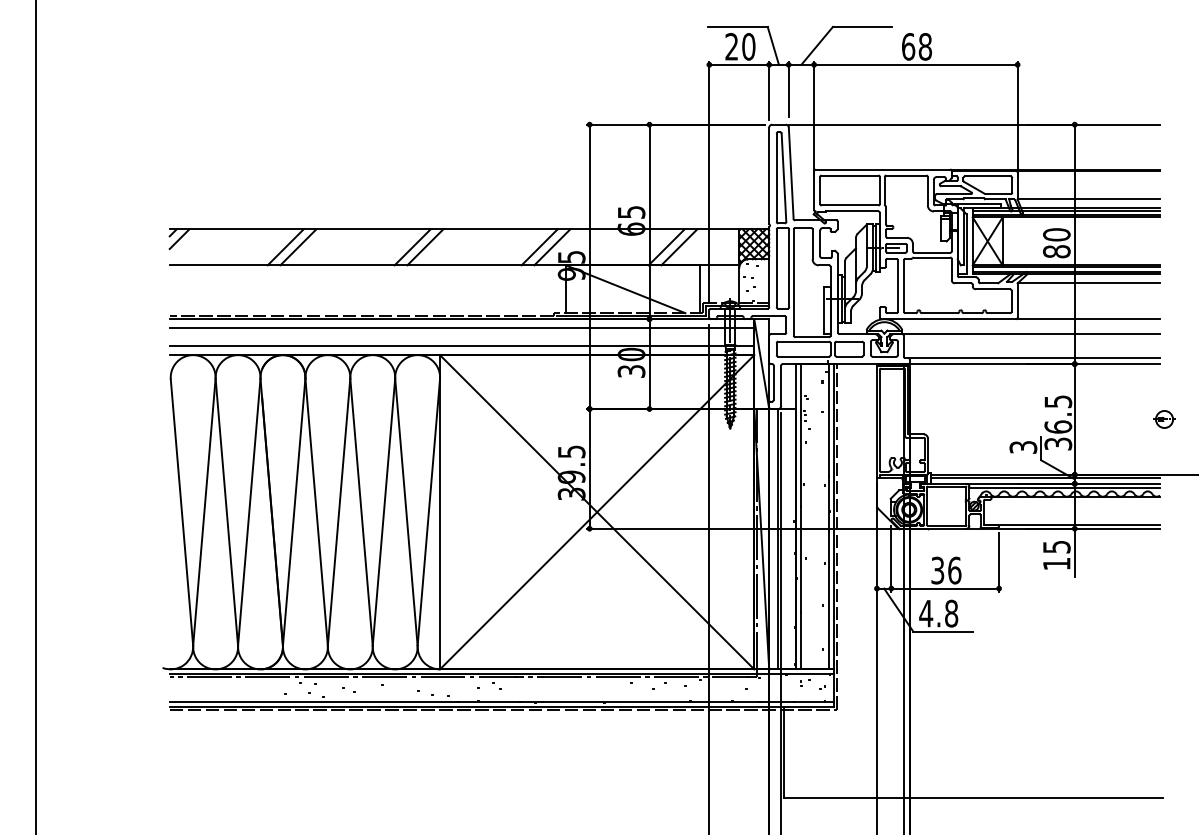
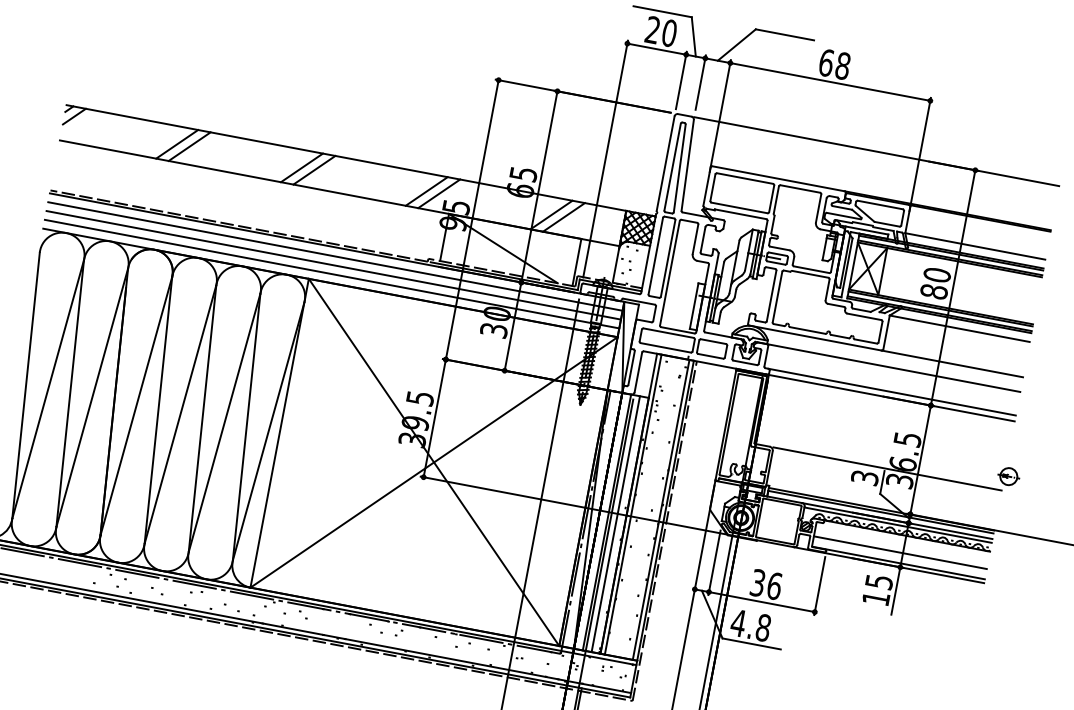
line: (461, 337) -> (333, 265), added
line: (1043, 434) -> (887, 468), added
line: (1072, 514) -> (900, 552), added
line: (787, 538) -> (616, 523), added

